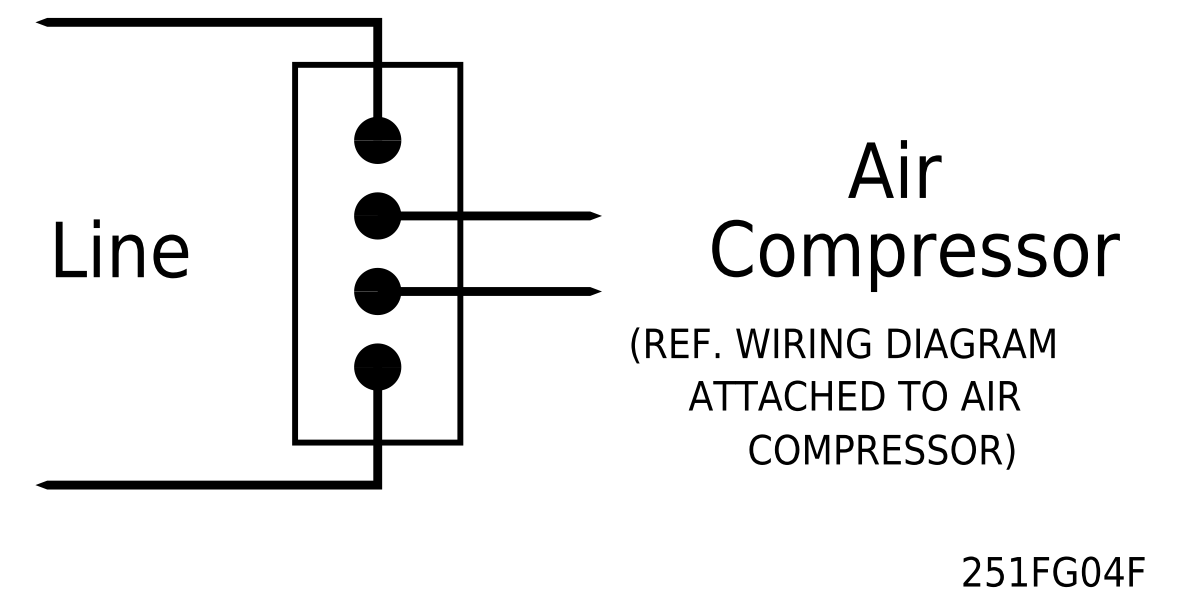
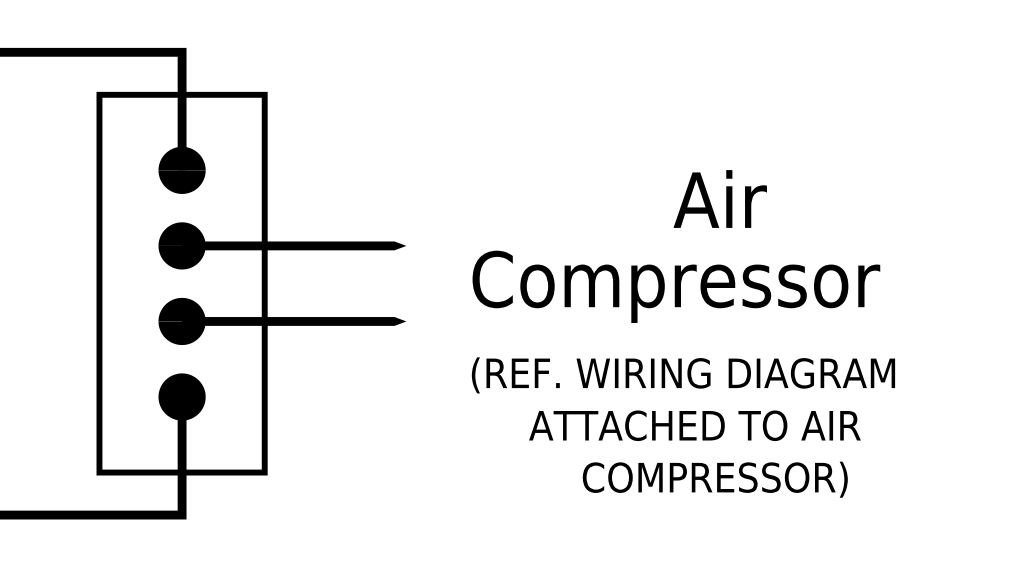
text: (894, 168) -> (719, 198), moved
text: (915, 255) -> (675, 286), moved
text: (842, 345) -> (682, 375), moved
text: (854, 395) -> (694, 425), moved
text: (881, 451) -> (714, 479), moved

